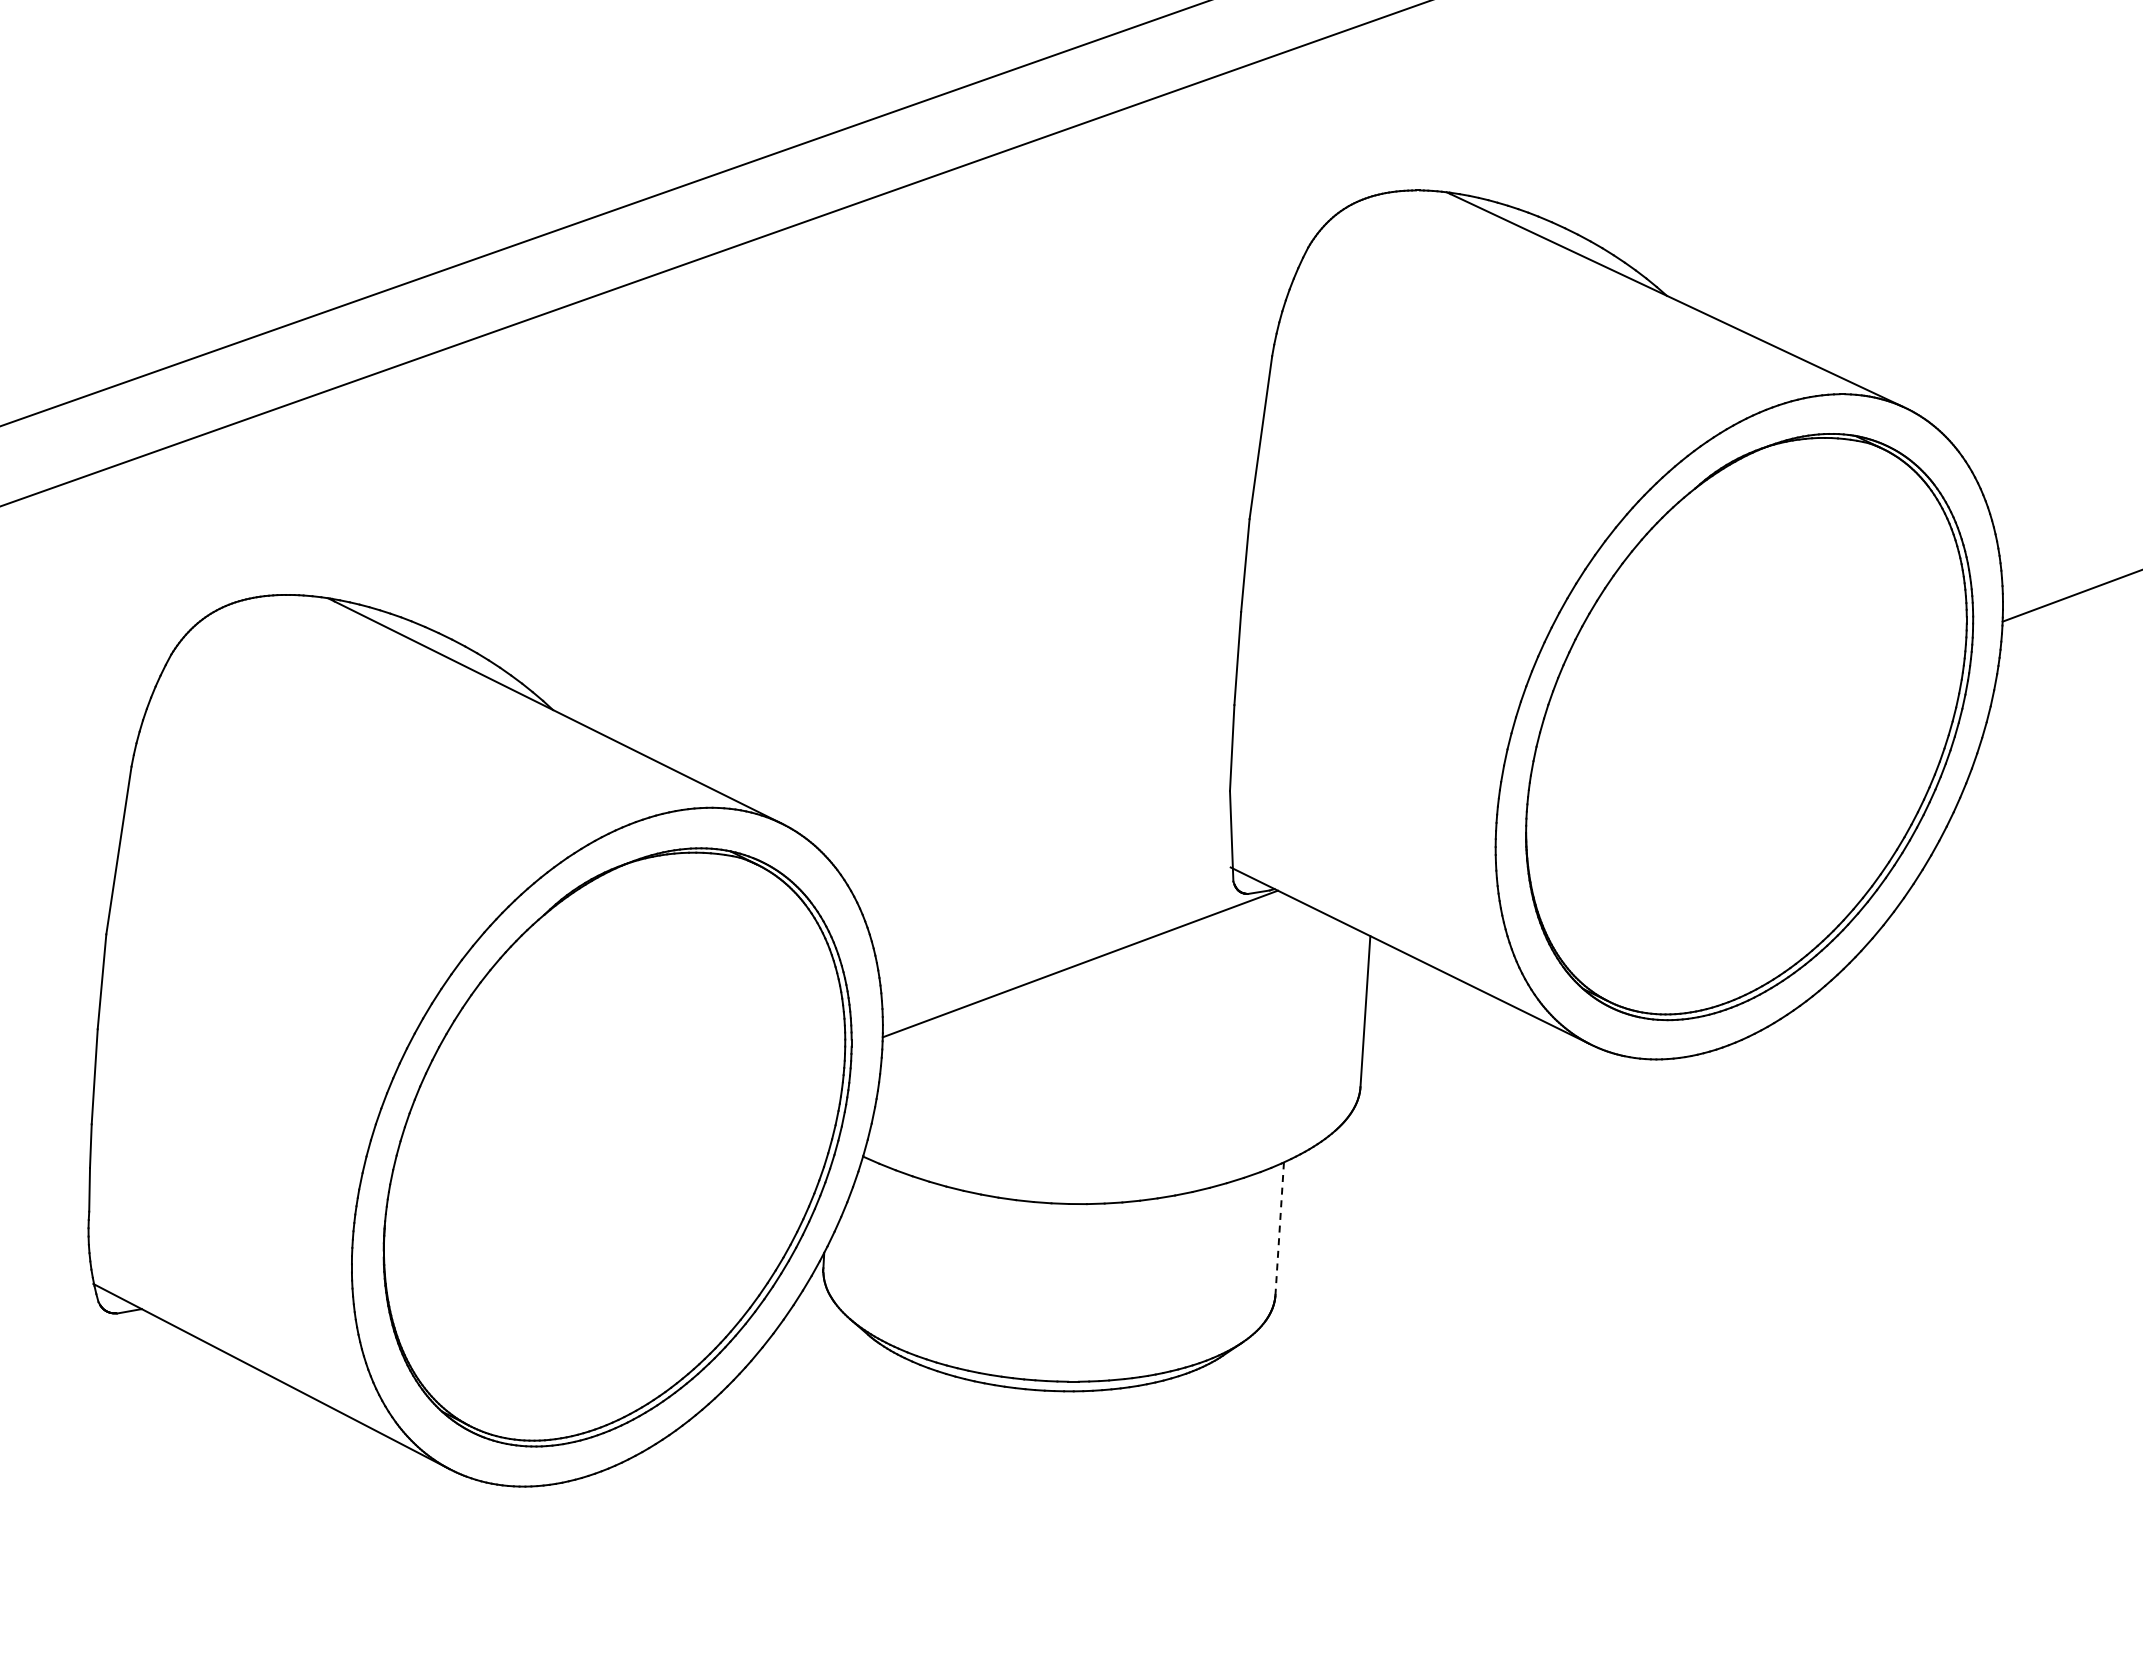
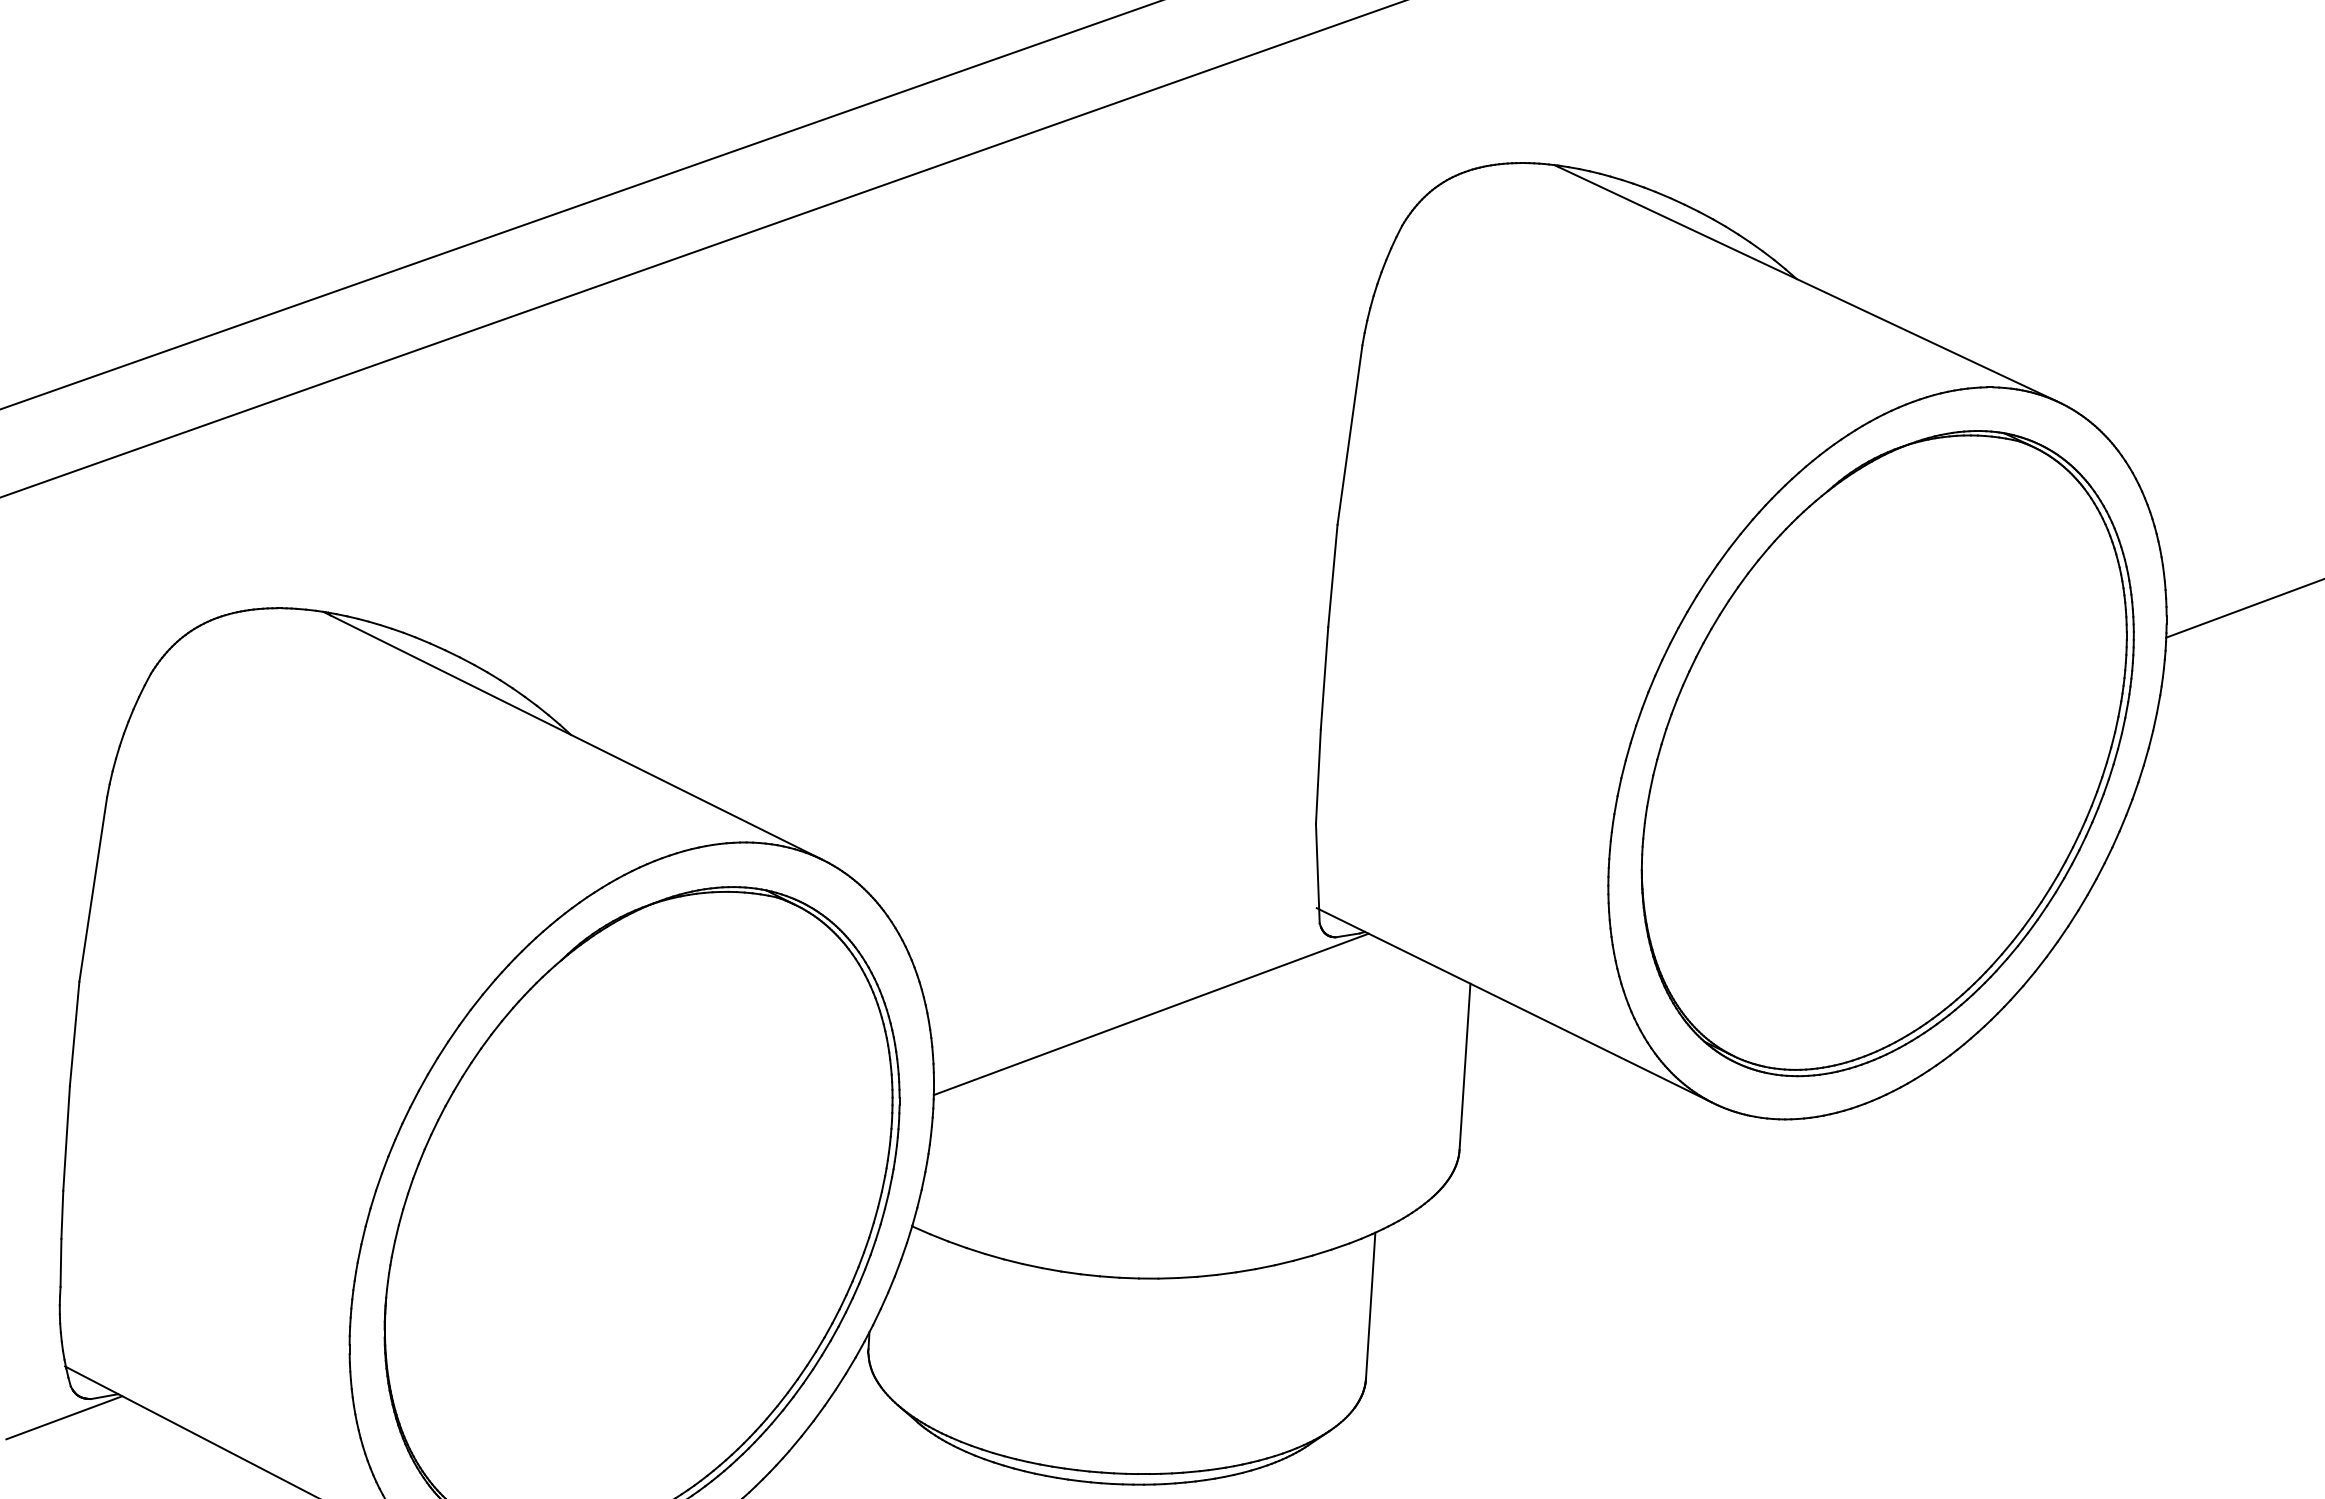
line: (1279, 1229) -> (1370, 1306), dashed -> solid
line: (92, 1330) -> (64, 1417), added

